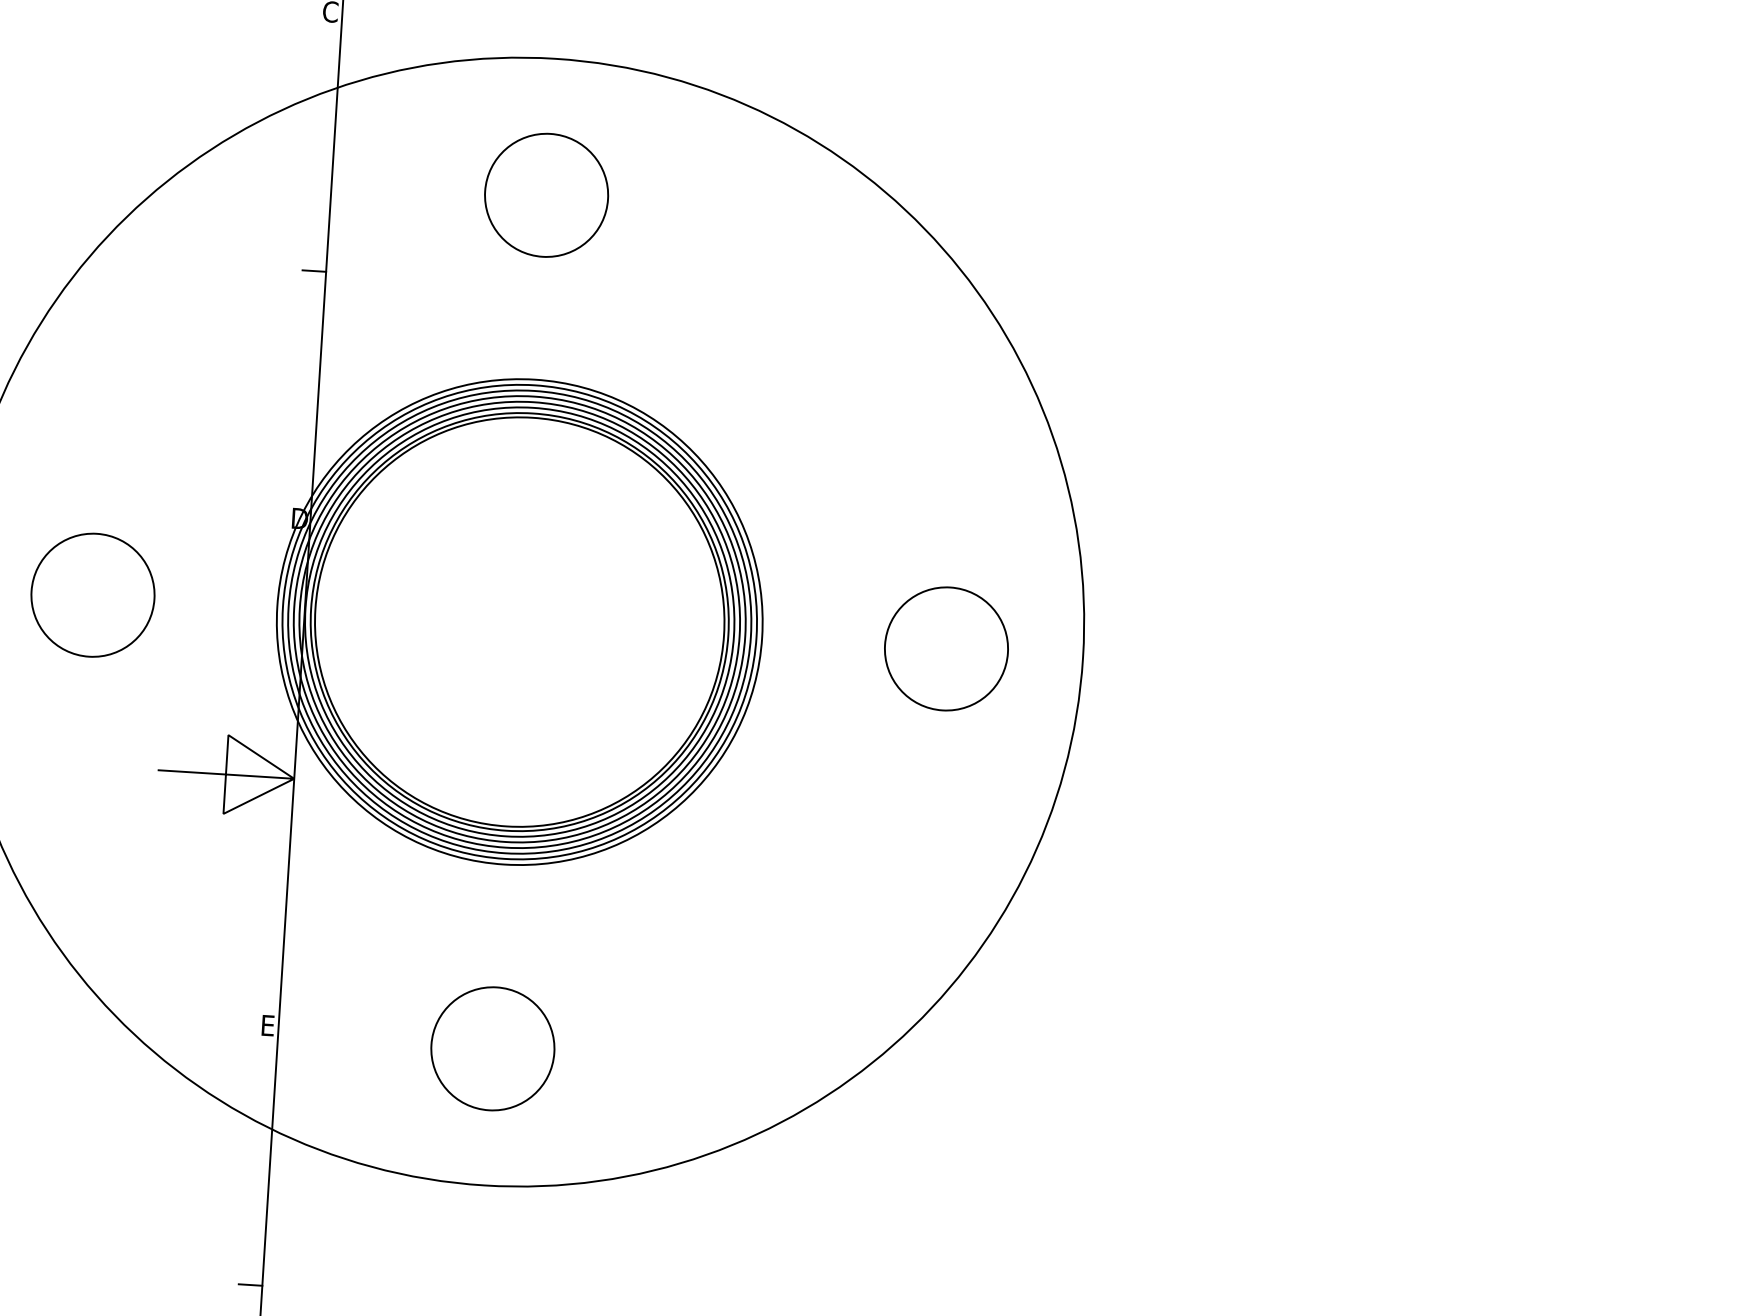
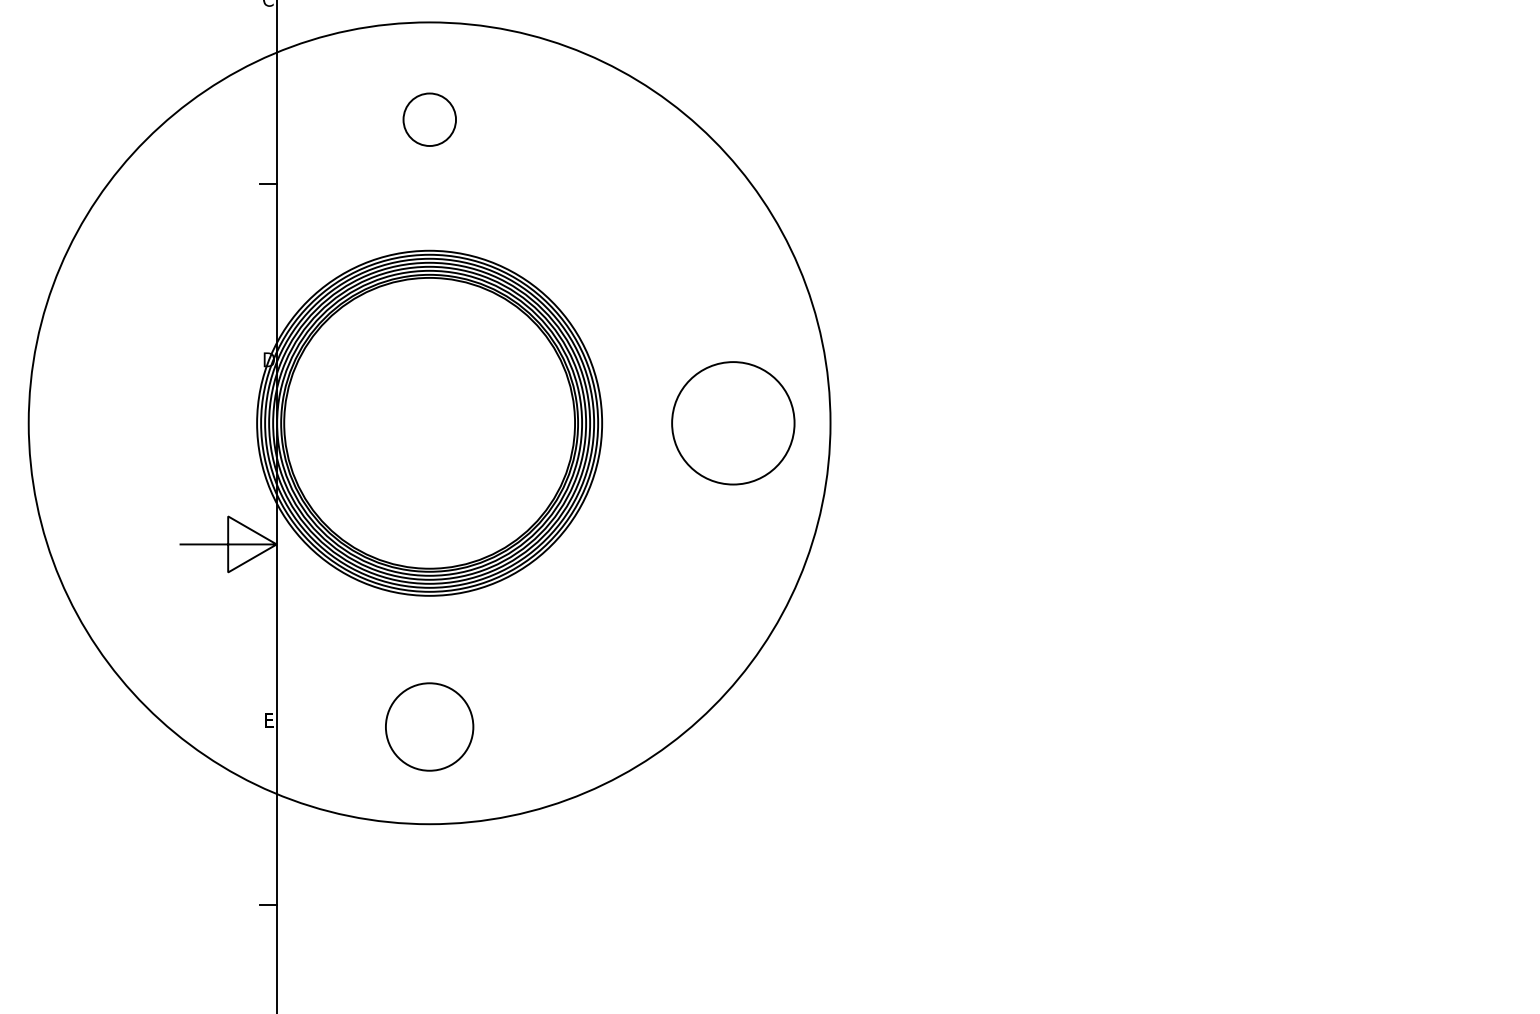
circle: (546, 195) -> (429, 119), size x0.6
circle: (92, 594) -> (125, 422), removed
circle: (946, 649) -> (733, 423), size x1.4

